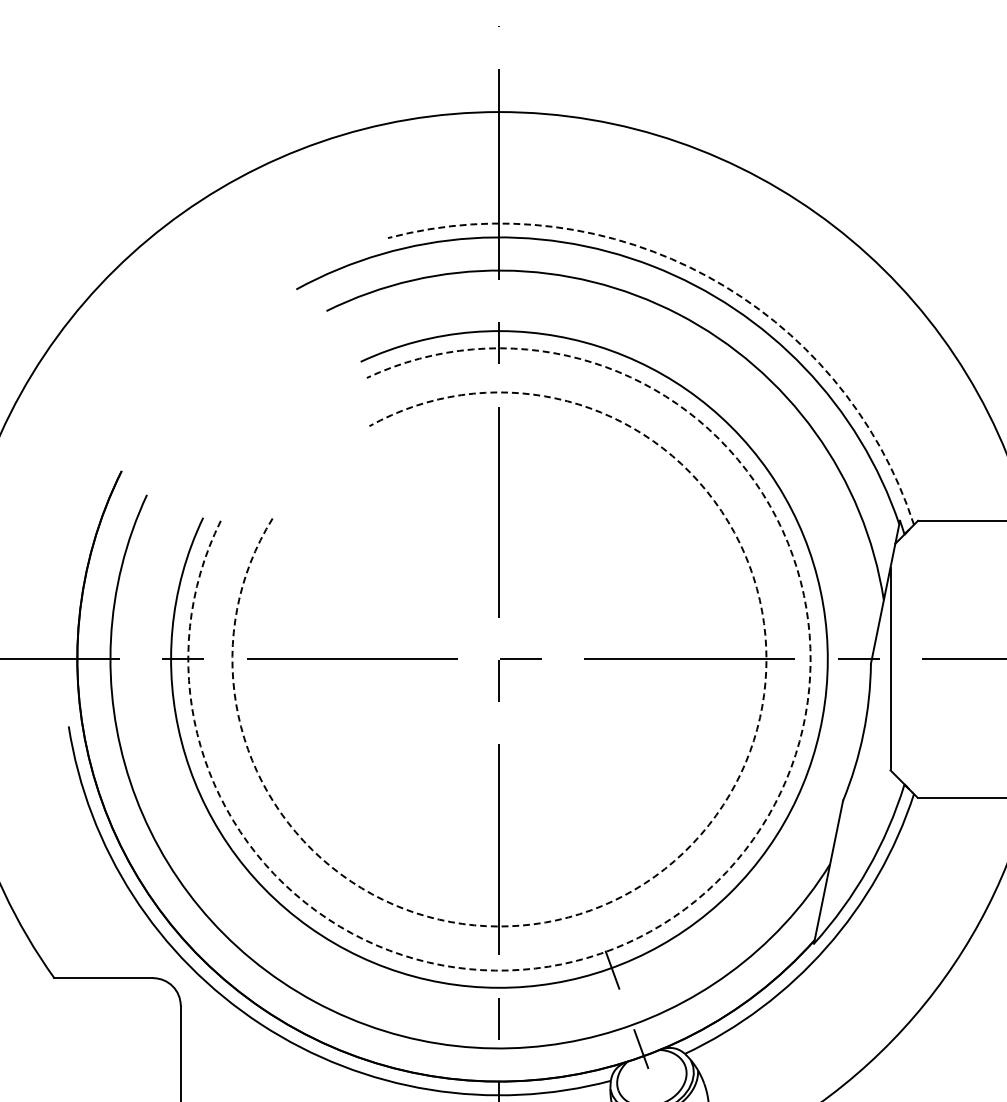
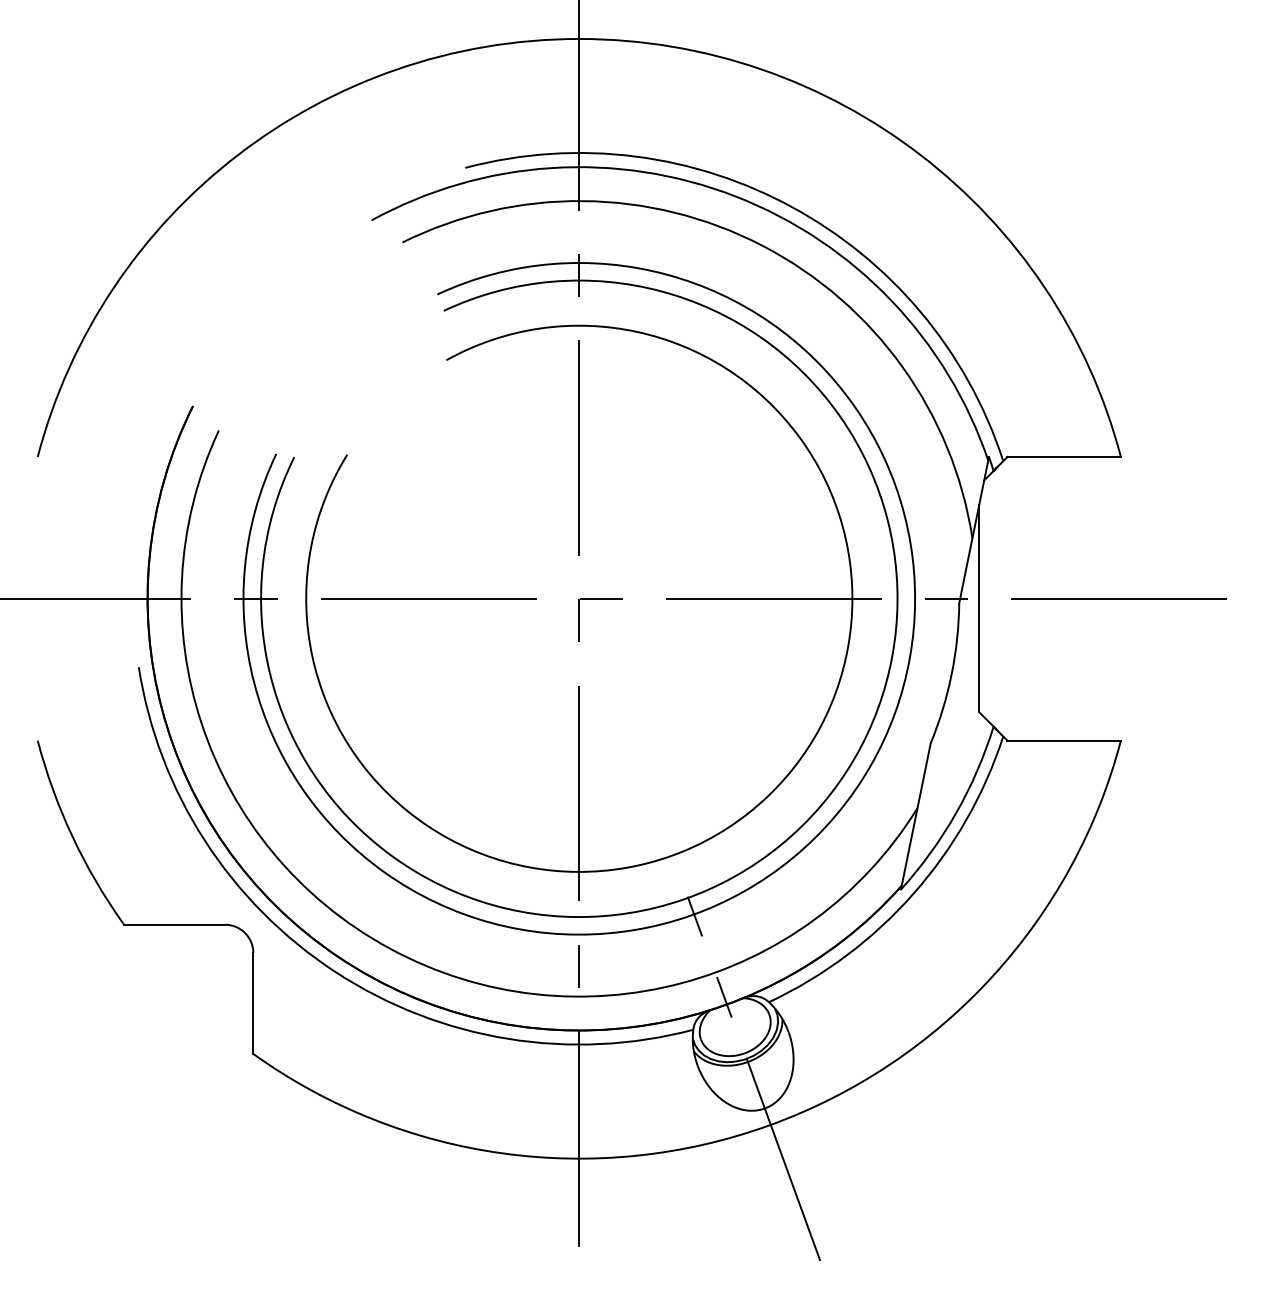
arc: (707, 276) -> (792, 207), dashed -> solid
arc: (683, 852) -> (767, 796), dashed -> solid
arc: (716, 882) -> (801, 826), dashed -> solid

